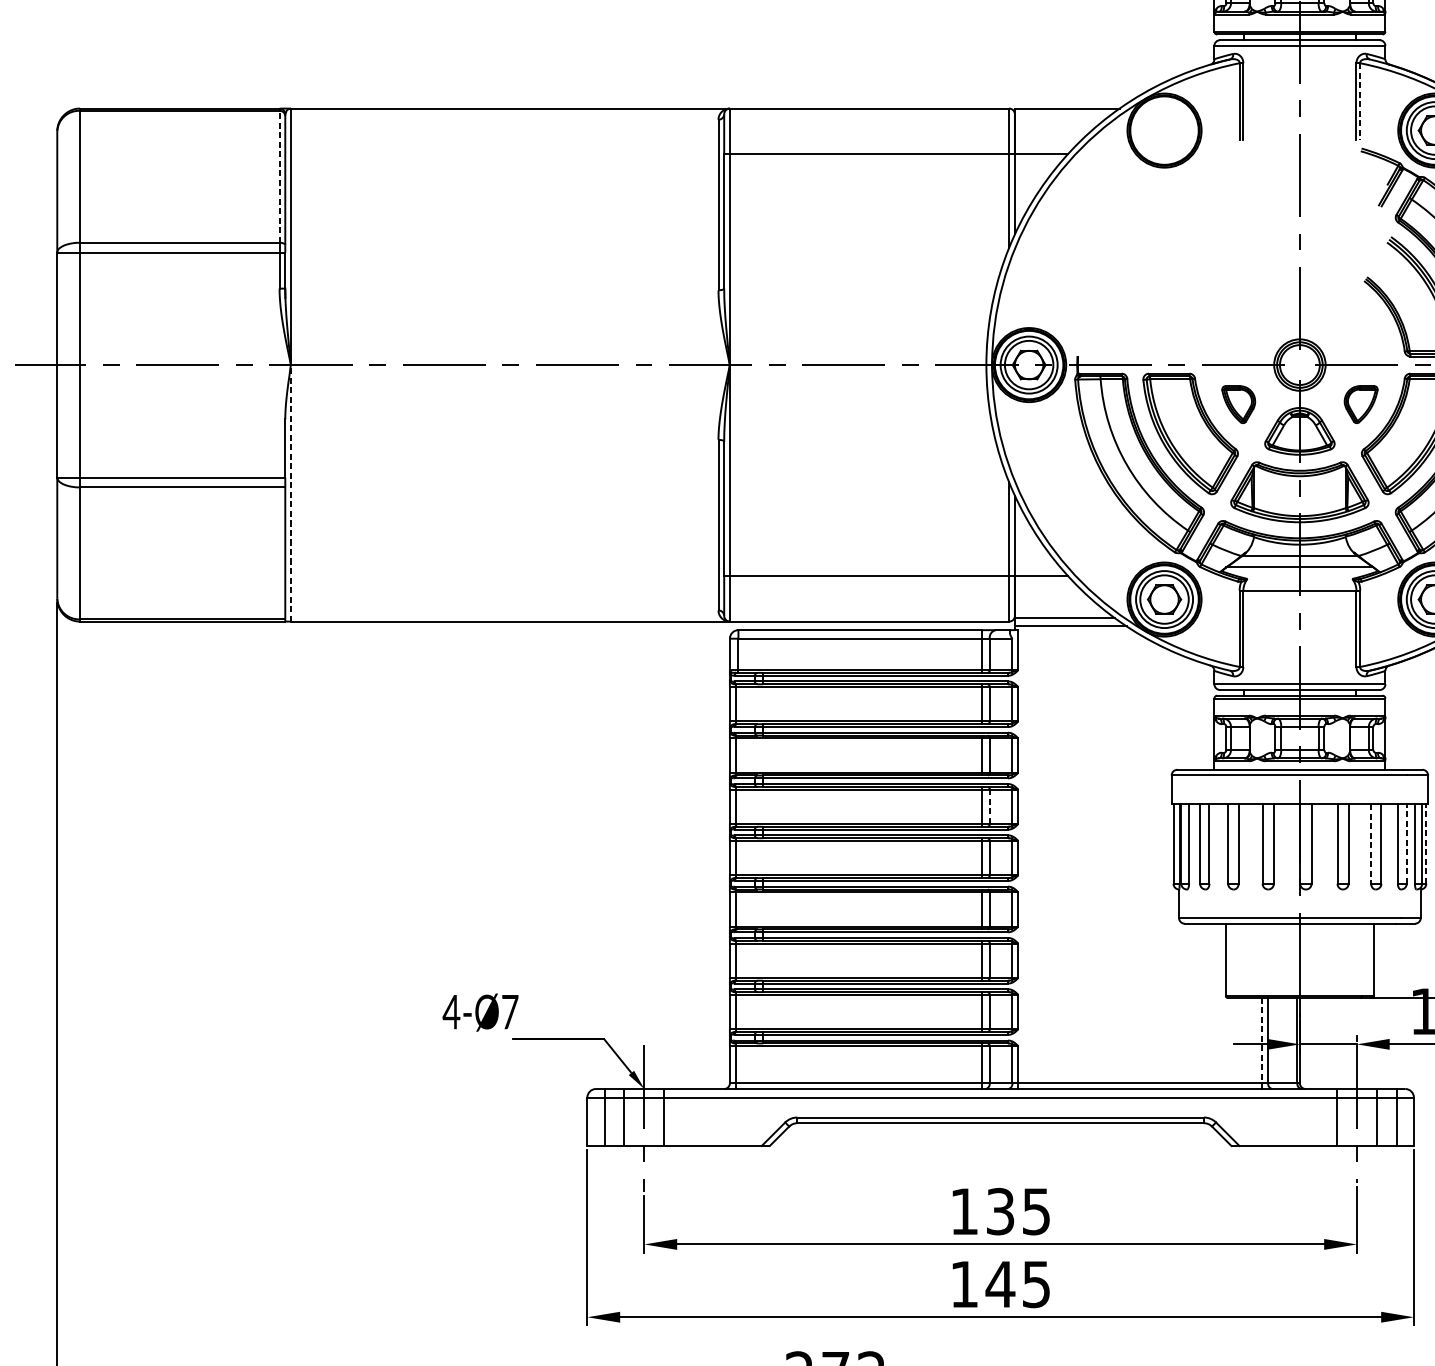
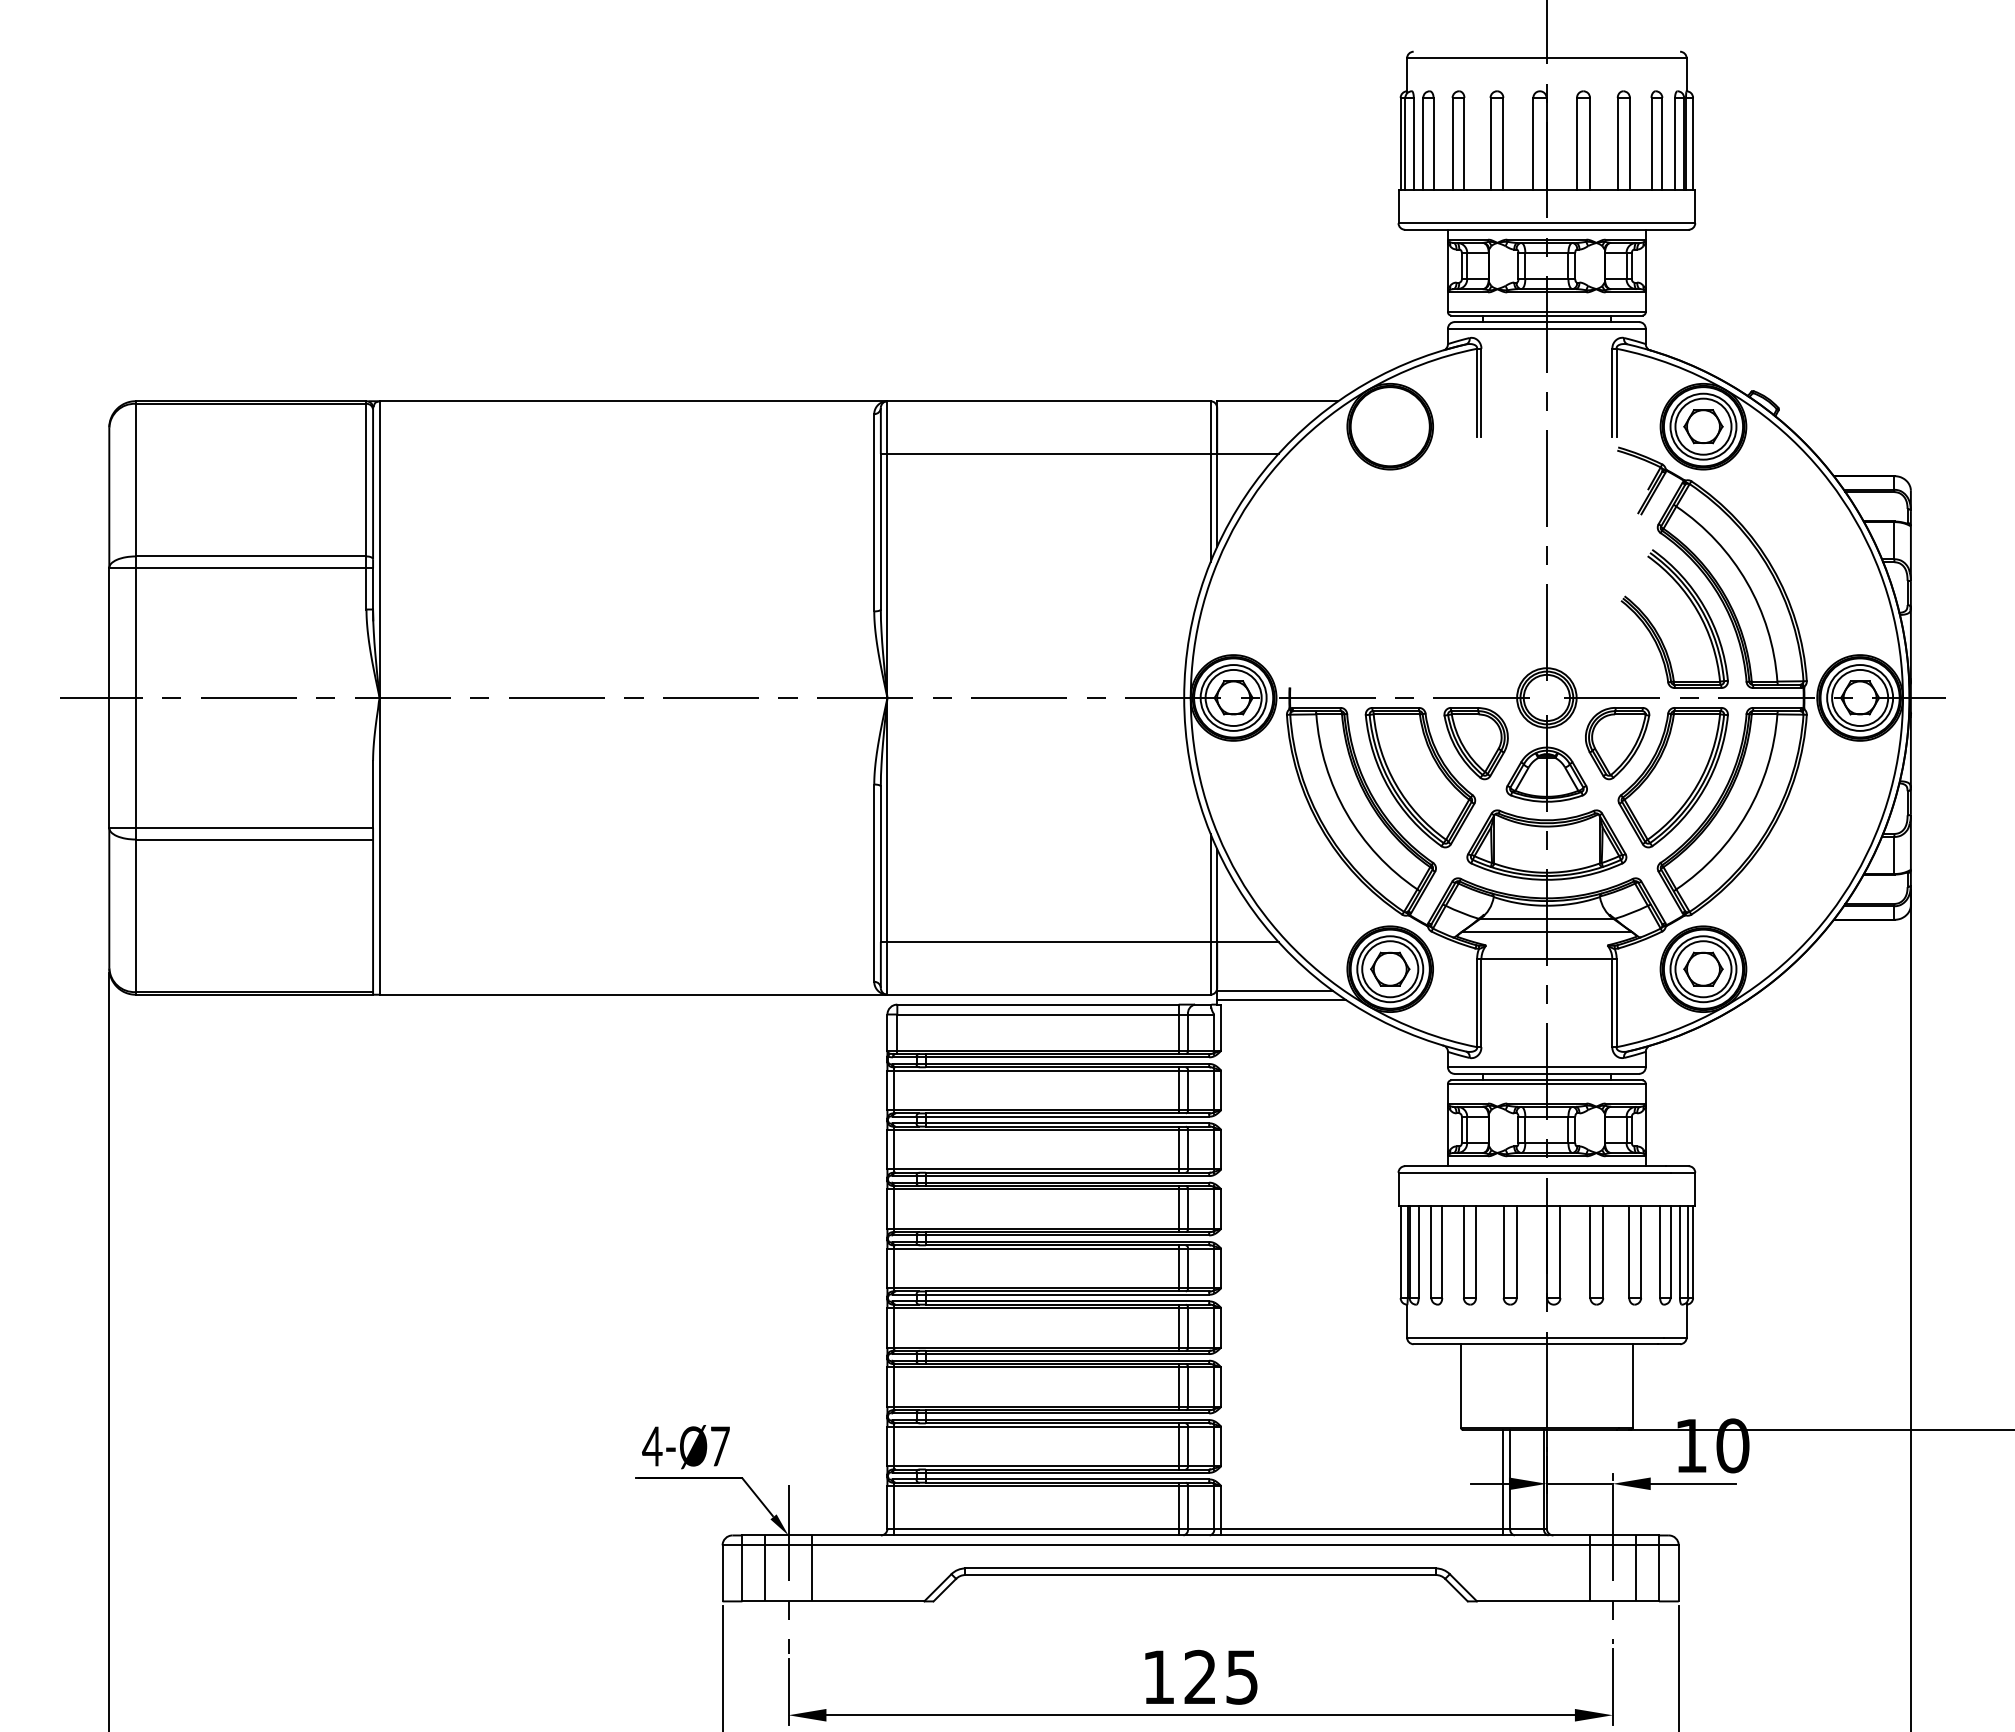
line: (1360, 101) -> (1616, 393), dashed -> solid
line: (279, 176) -> (366, 479), dashed -> solid
part: (1238, 404) -> (1475, 743), size x1.67
part: (1360, 404) -> (1617, 743), size x1.67
line: (290, 493) -> (379, 846), dashed -> solid
line: (990, 807) -> (1188, 1209), dashed -> solid
line: (1406, 843) -> (1670, 1251), dashed -> solid
line: (1426, 843) -> (1693, 1251), dashed -> solid
line: (1371, 844) -> (1629, 1252), dashed -> solid
text: (480, 1012) -> (685, 1447), moved
line: (1262, 1040) -> (1503, 1479), dashed -> solid
text: (1000, 1211) -> (1200, 1677), 135 -> 125

